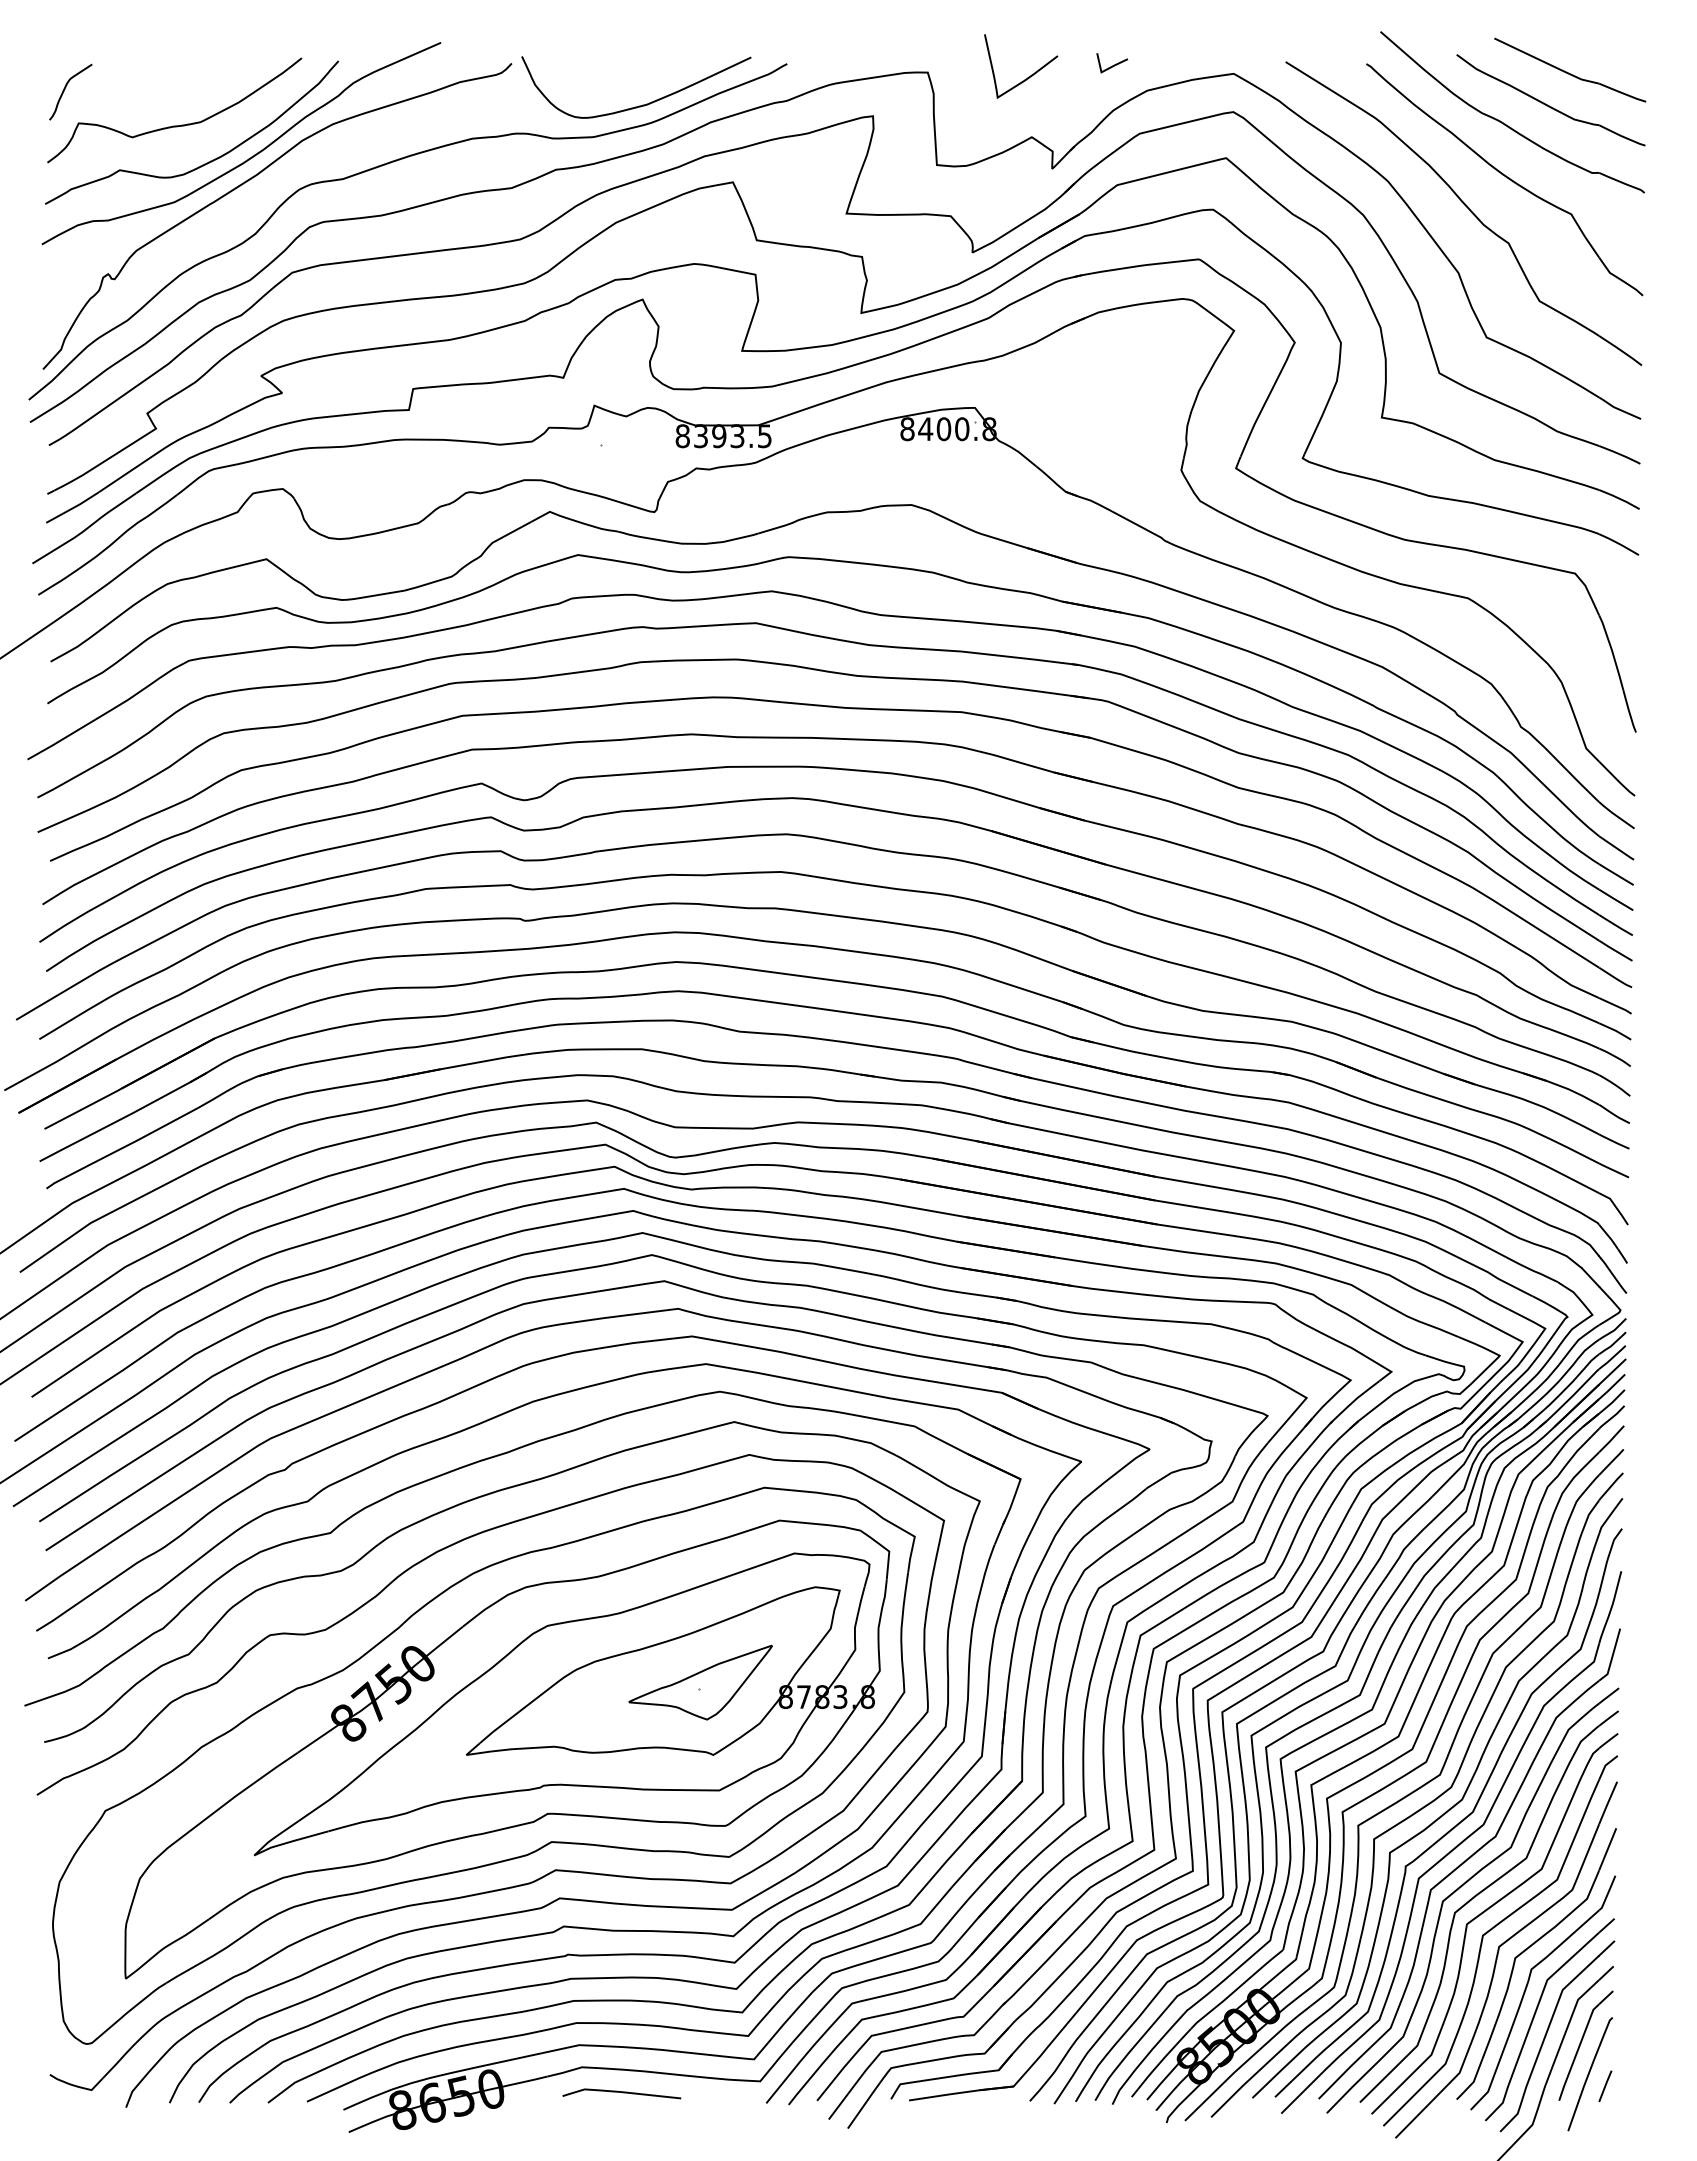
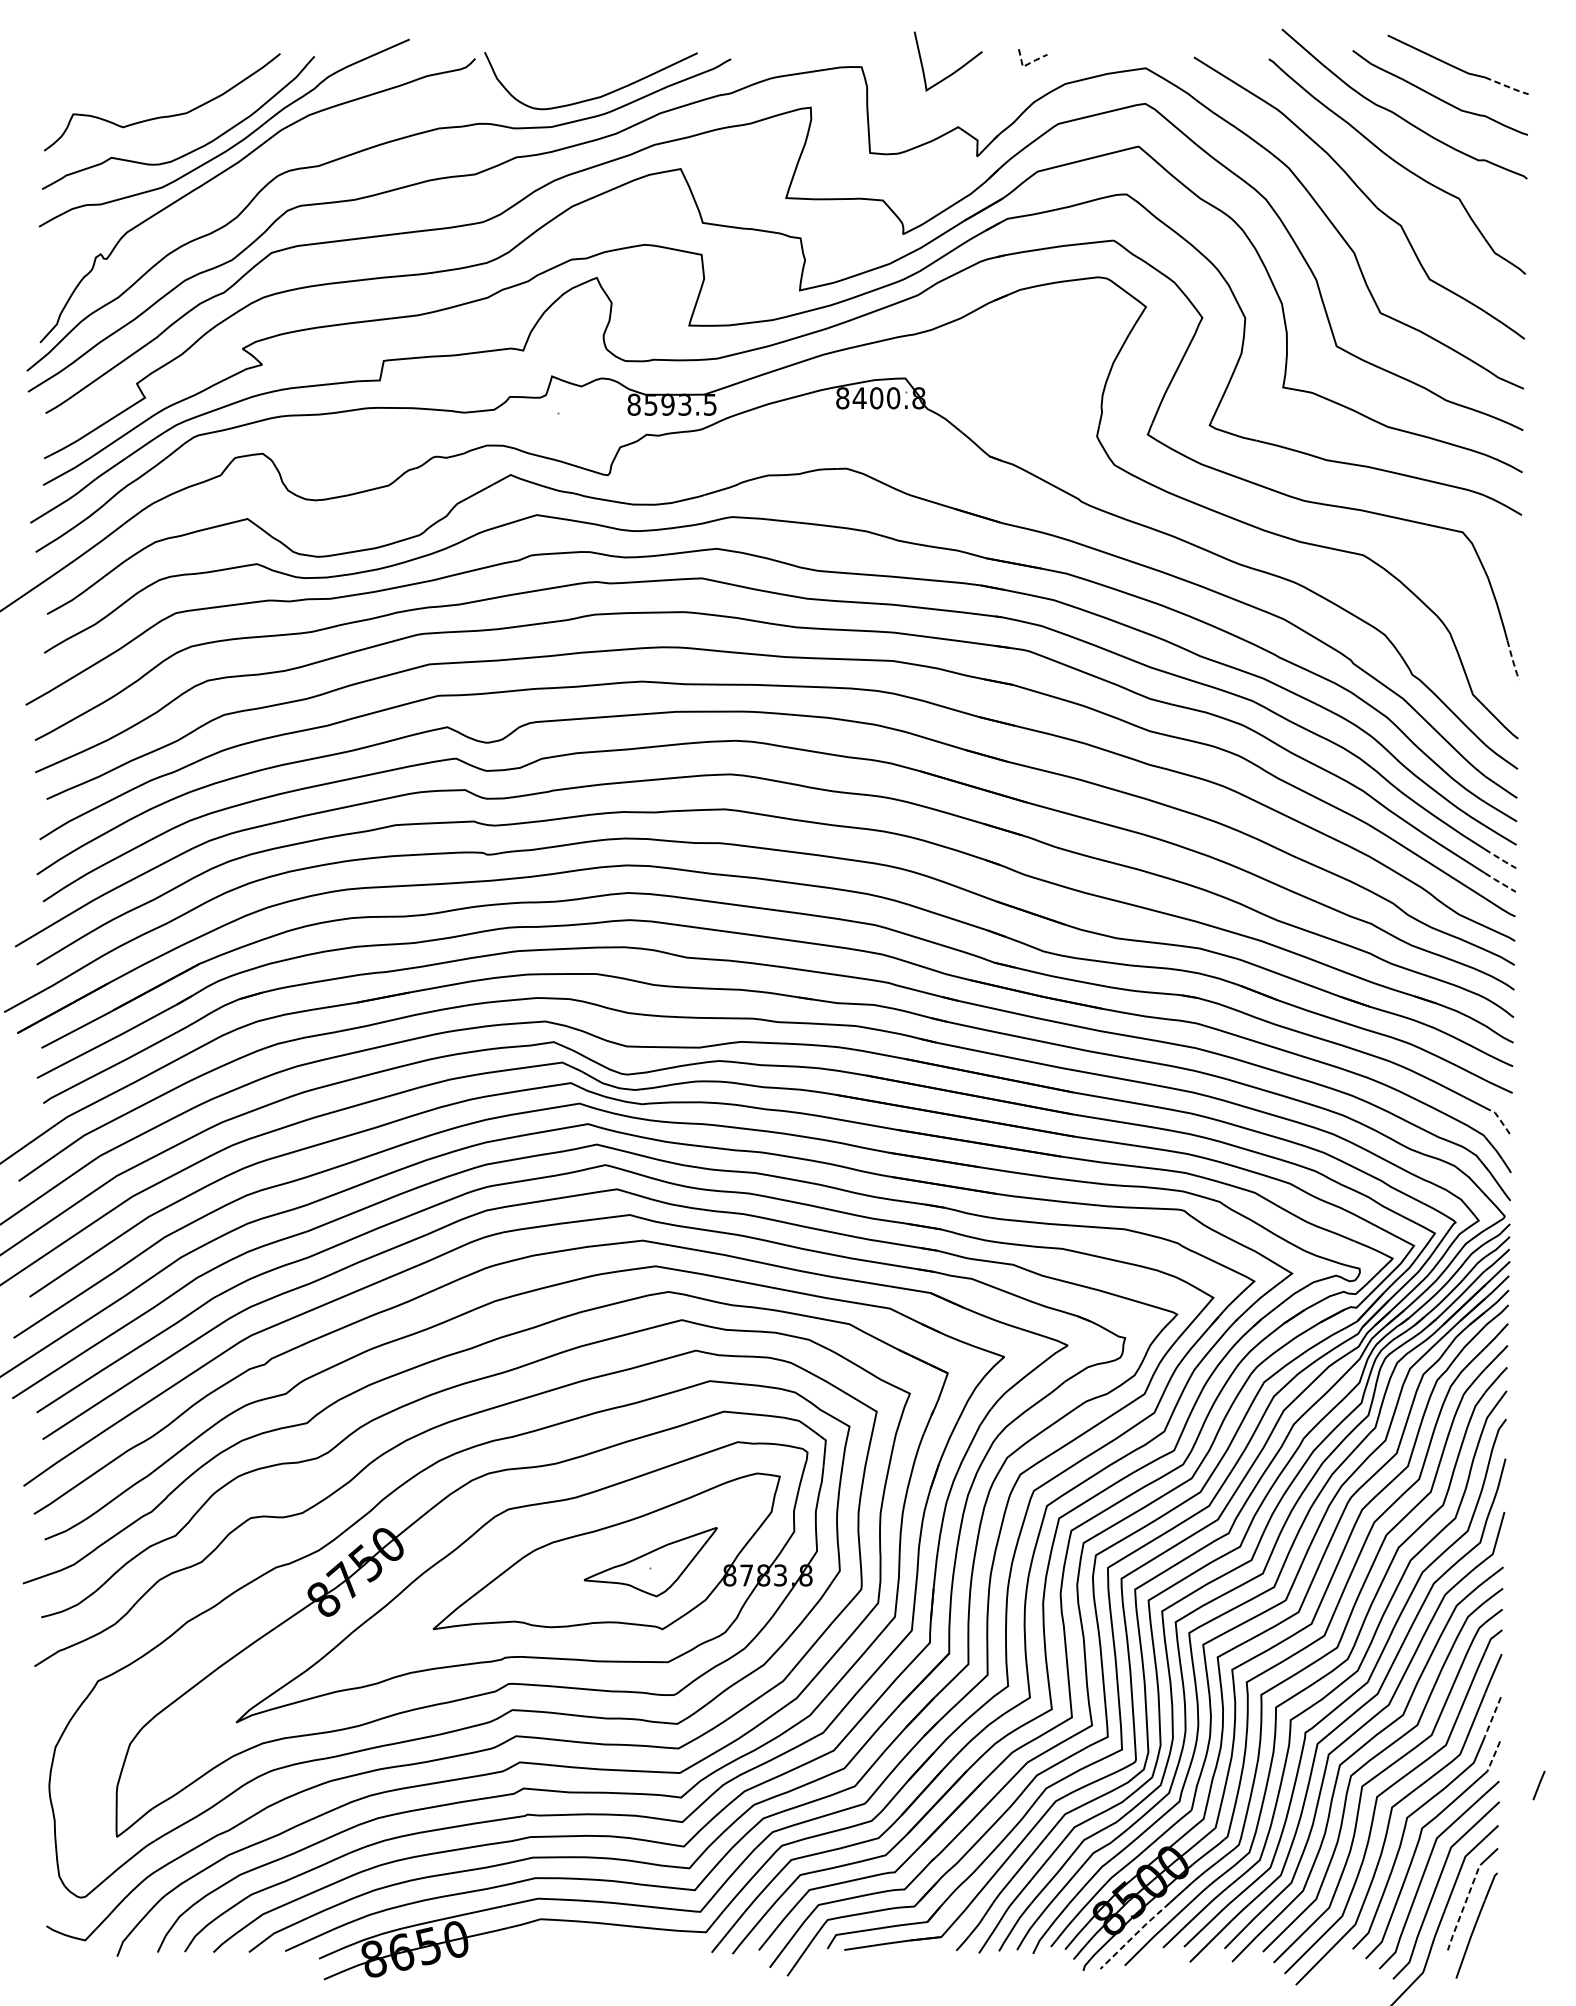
line: (1106, 69) -> (1027, 64), solid -> dashed
curve: (65, 89) -> (60, 82), removed
line: (1622, 93) -> (1506, 86), solid -> dashed
text: (700, 435) -> (650, 404), 8393.5 -> 8593.5
line: (1629, 712) -> (1513, 661), solid -> dashed
line: (1615, 925) -> (1500, 859), solid -> dashed
line: (1615, 950) -> (1500, 882), solid -> dashed
line: (1615, 1206) -> (1500, 1119), solid -> dashed
line: (1607, 1849) -> (1492, 1717), solid -> dashed
line: (1608, 1893) -> (1493, 1757), solid -> dashed
line: (1577, 2052) -> (1464, 1905), solid -> dashed
line: (1221, 2084) -> (1134, 1935), solid -> dashed
line: (1605, 2086) -> (1539, 1785), moved
curve: (621, 2092) -> (577, 1942), removed

